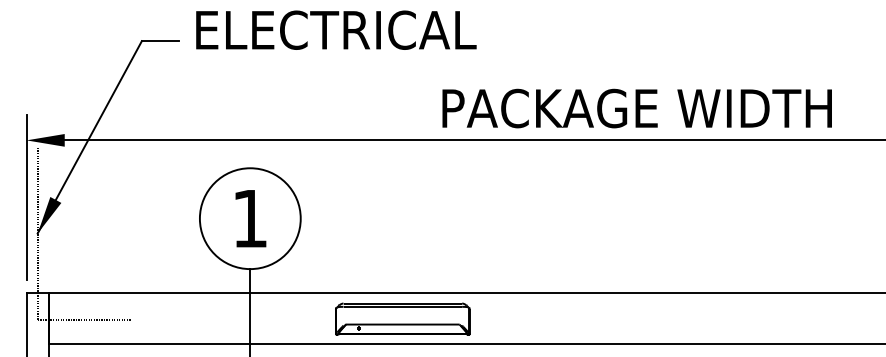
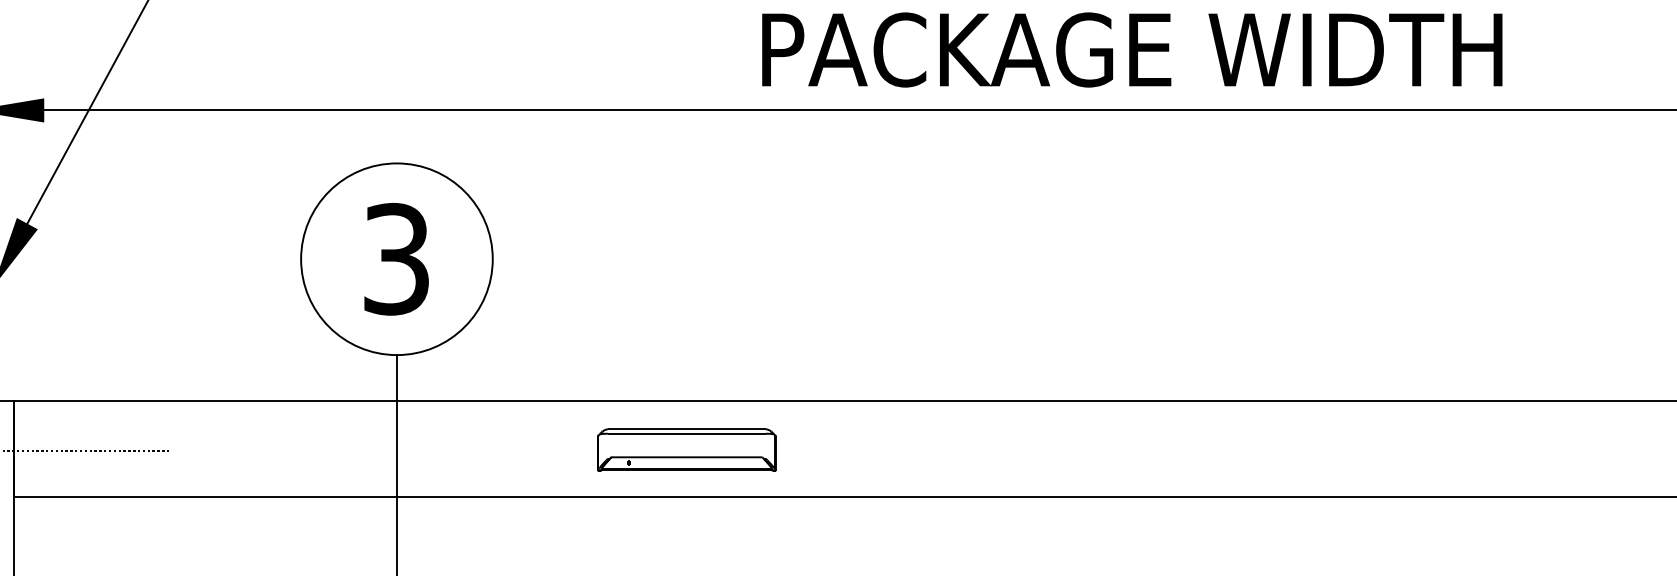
text: (250, 218) -> (397, 258), 1 -> 3
part: (402, 318) -> (686, 448), size x0.7

